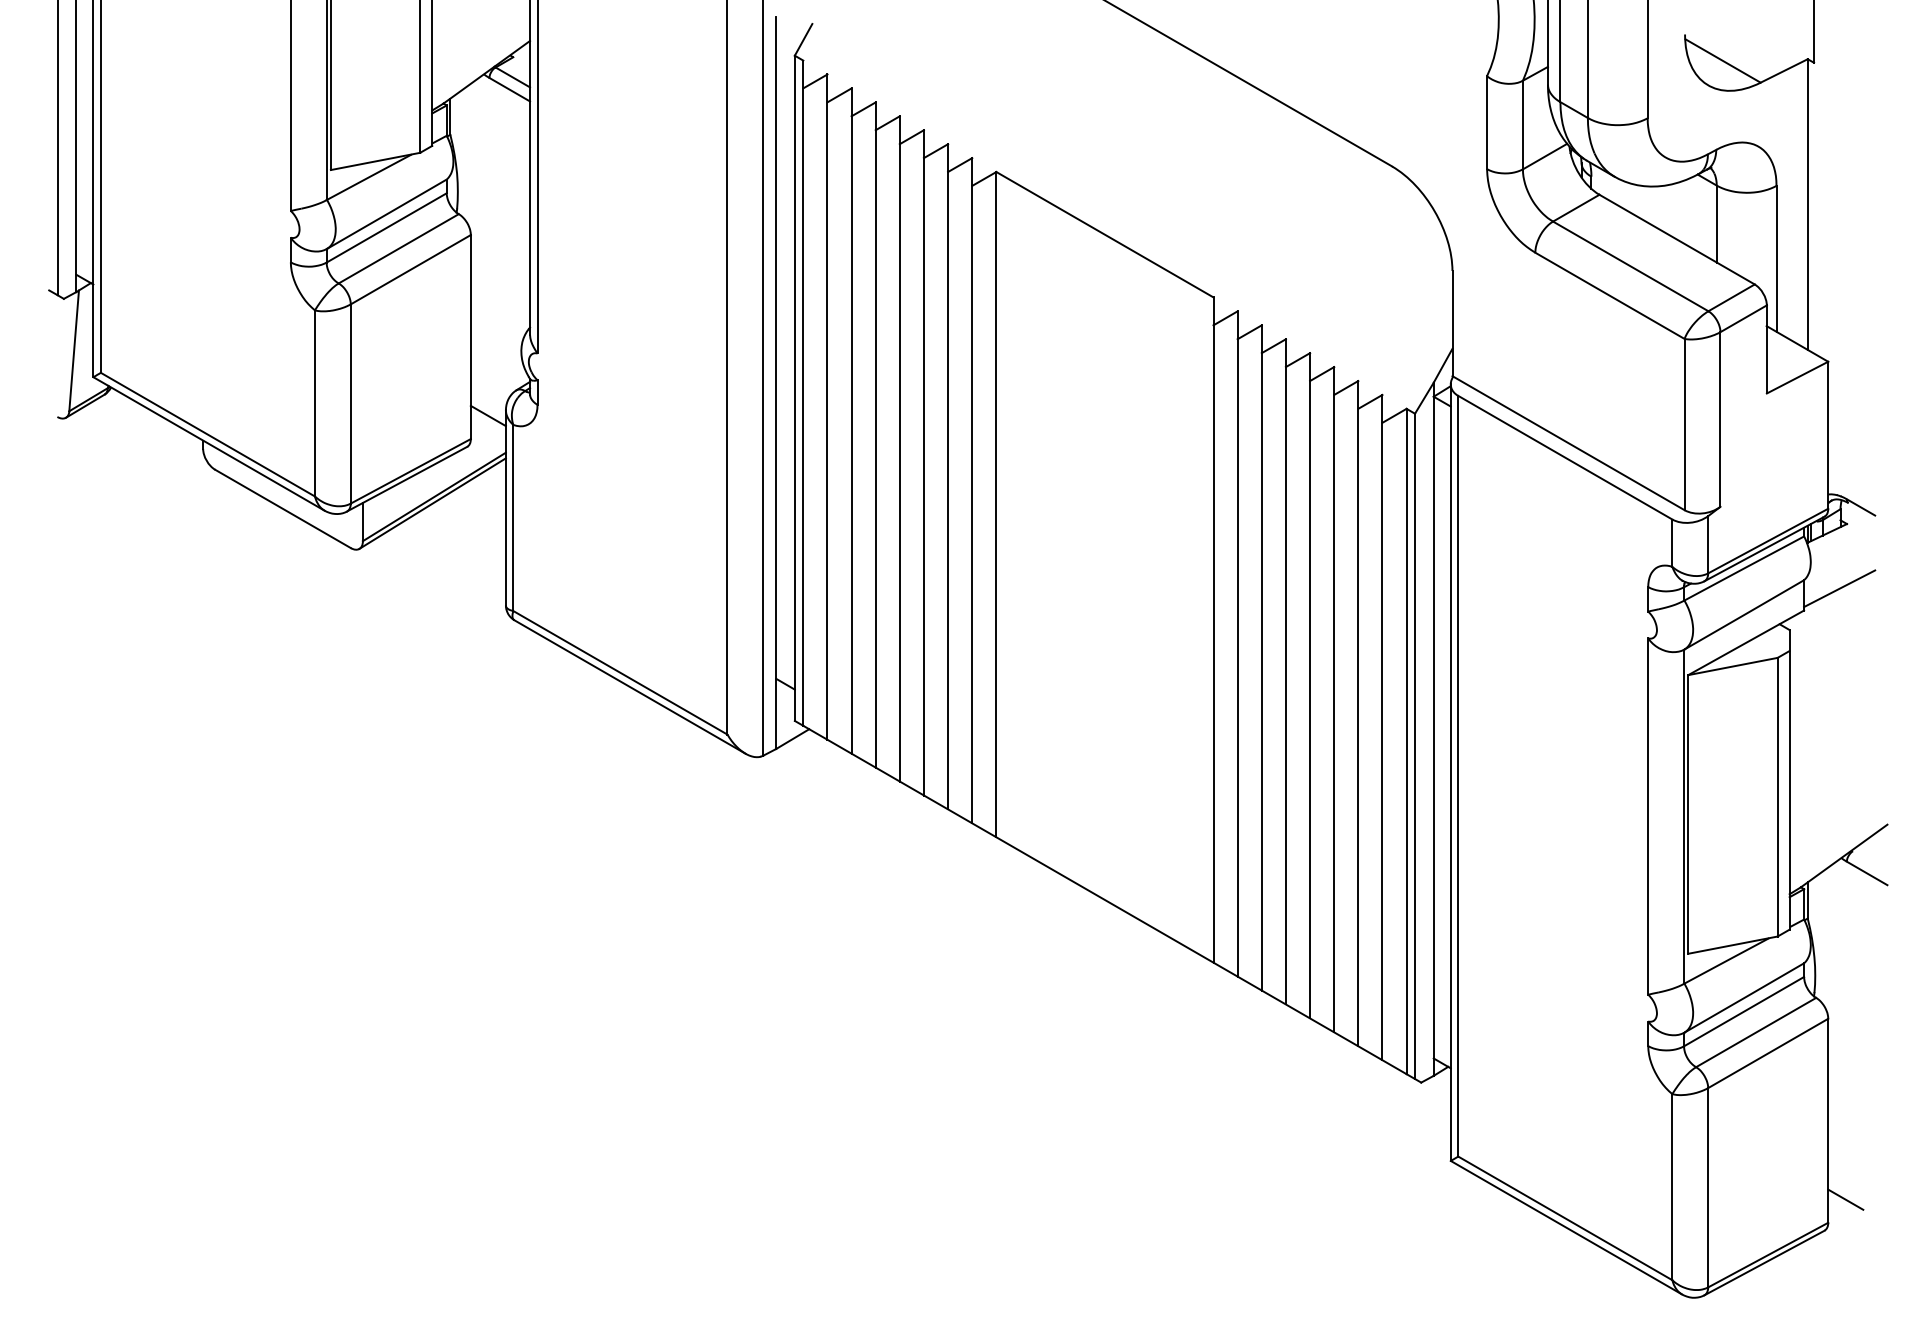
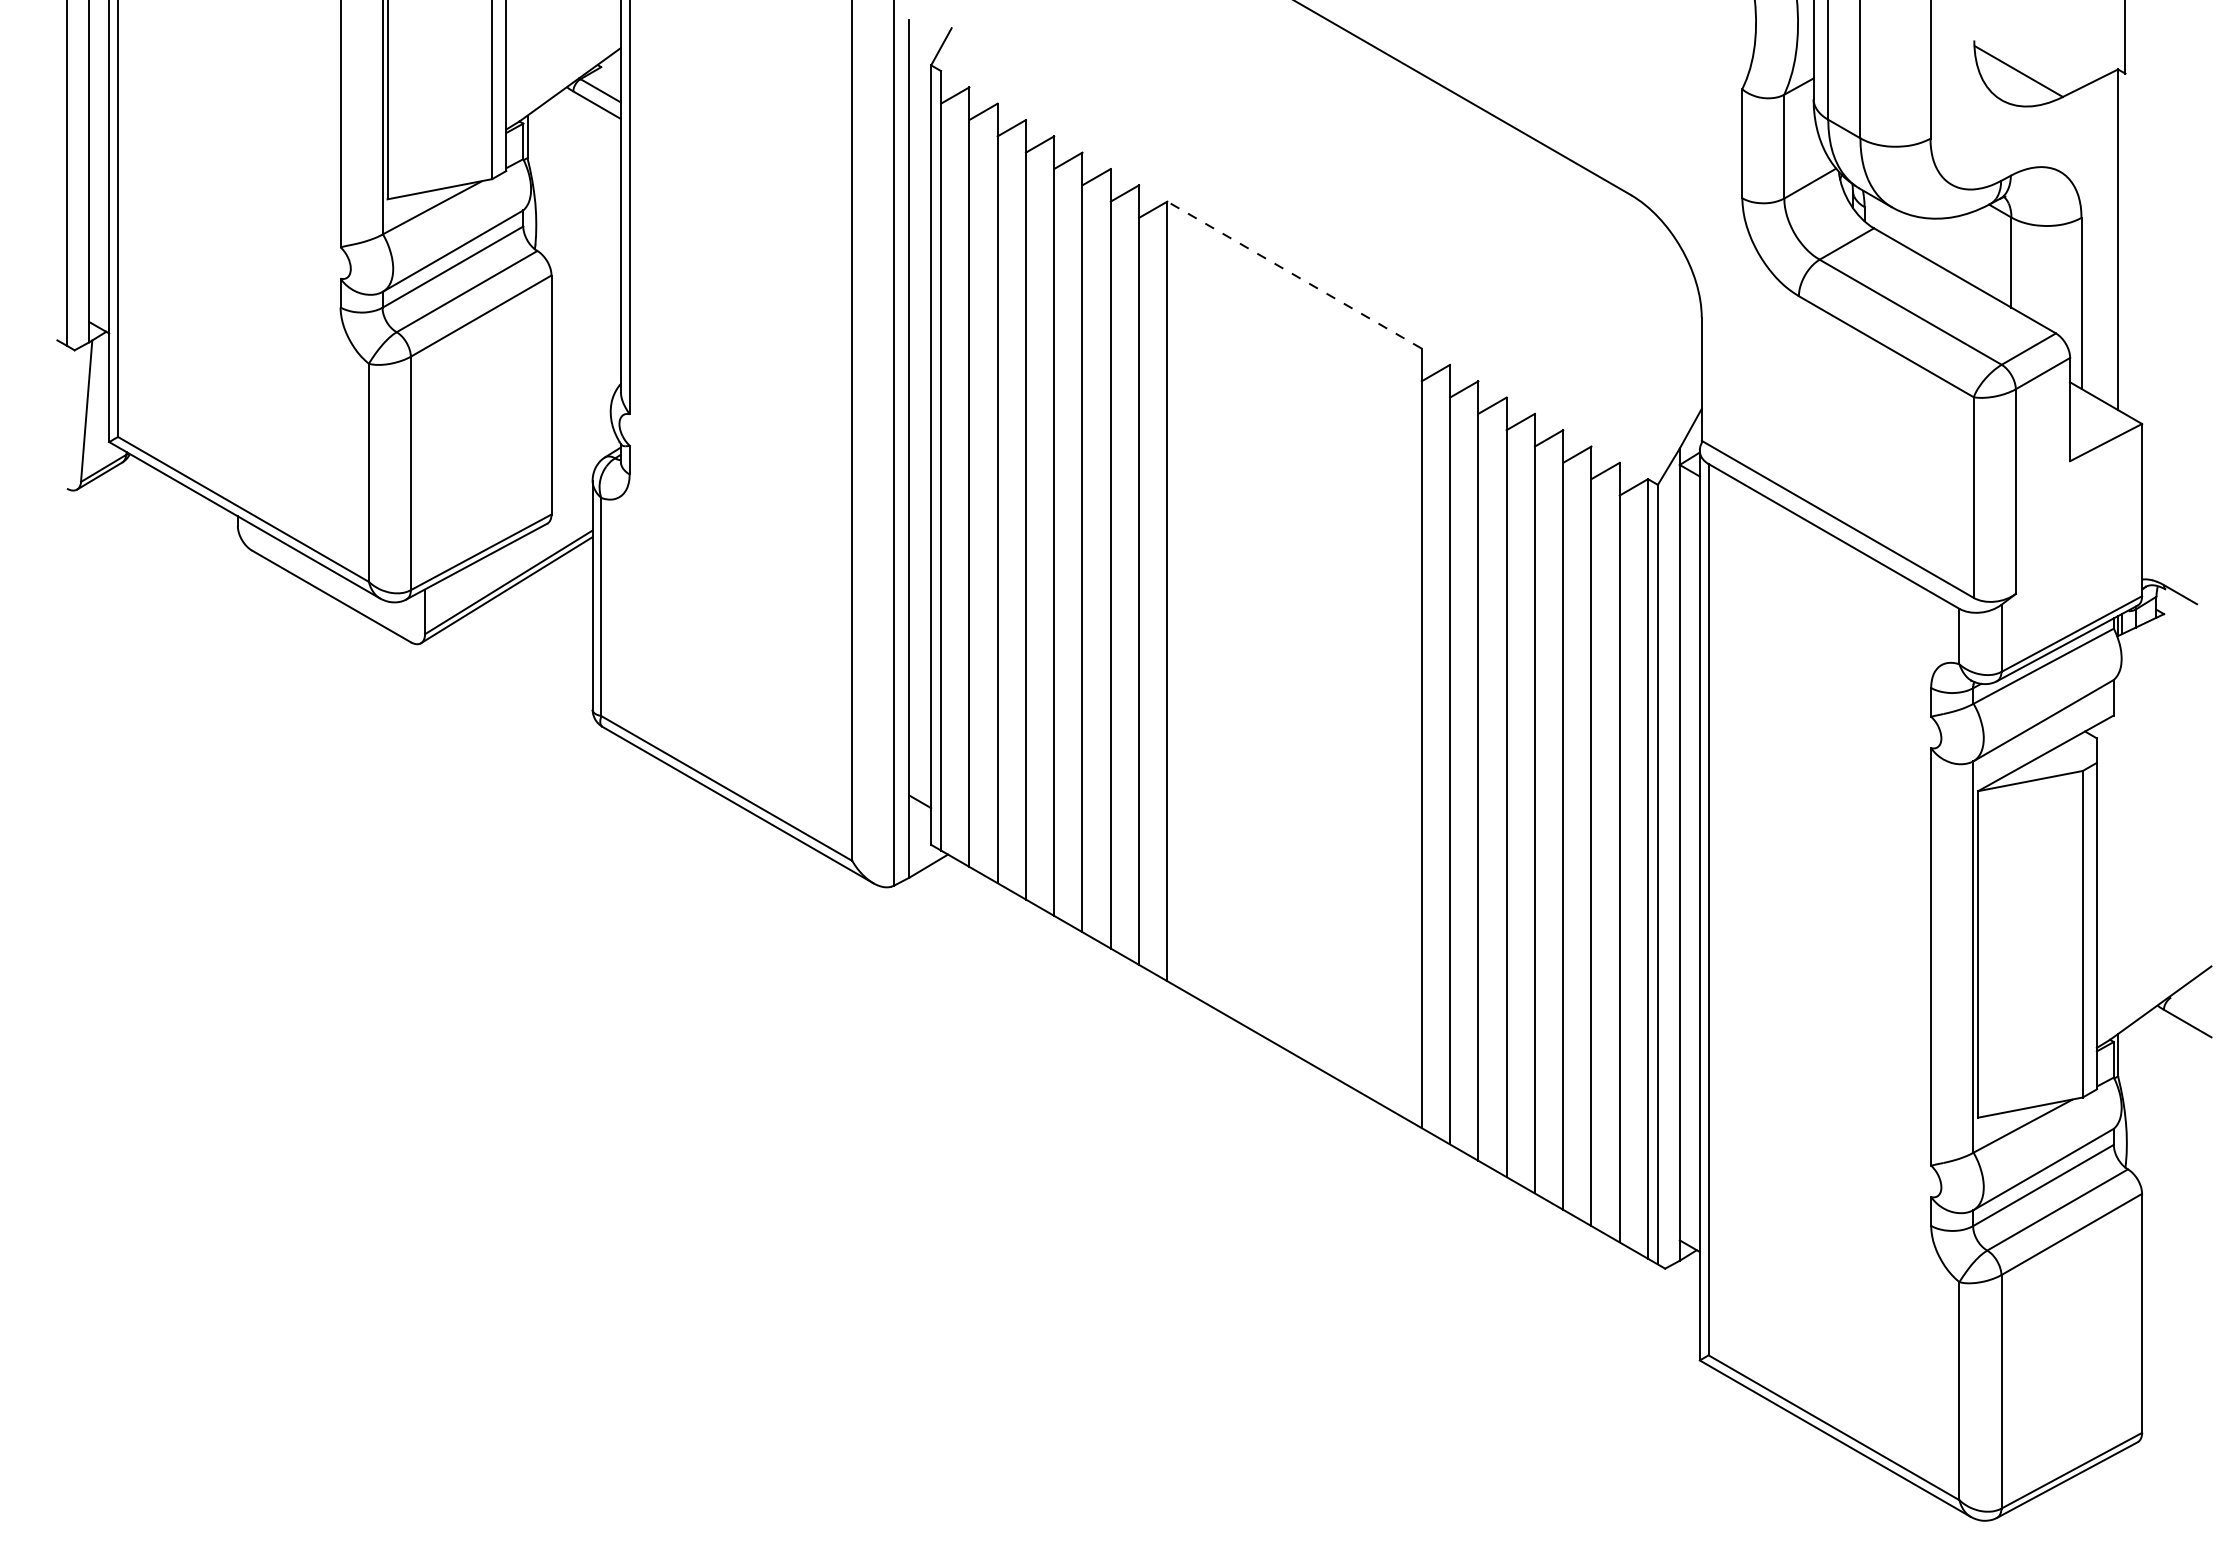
line: (1104, 235) -> (1294, 275), solid -> dashed
line: (487, 415) -> (571, 487), removed
line: (1839, 588) -> (2155, 689), removed
line: (1845, 1199) -> (2162, 1405), removed

